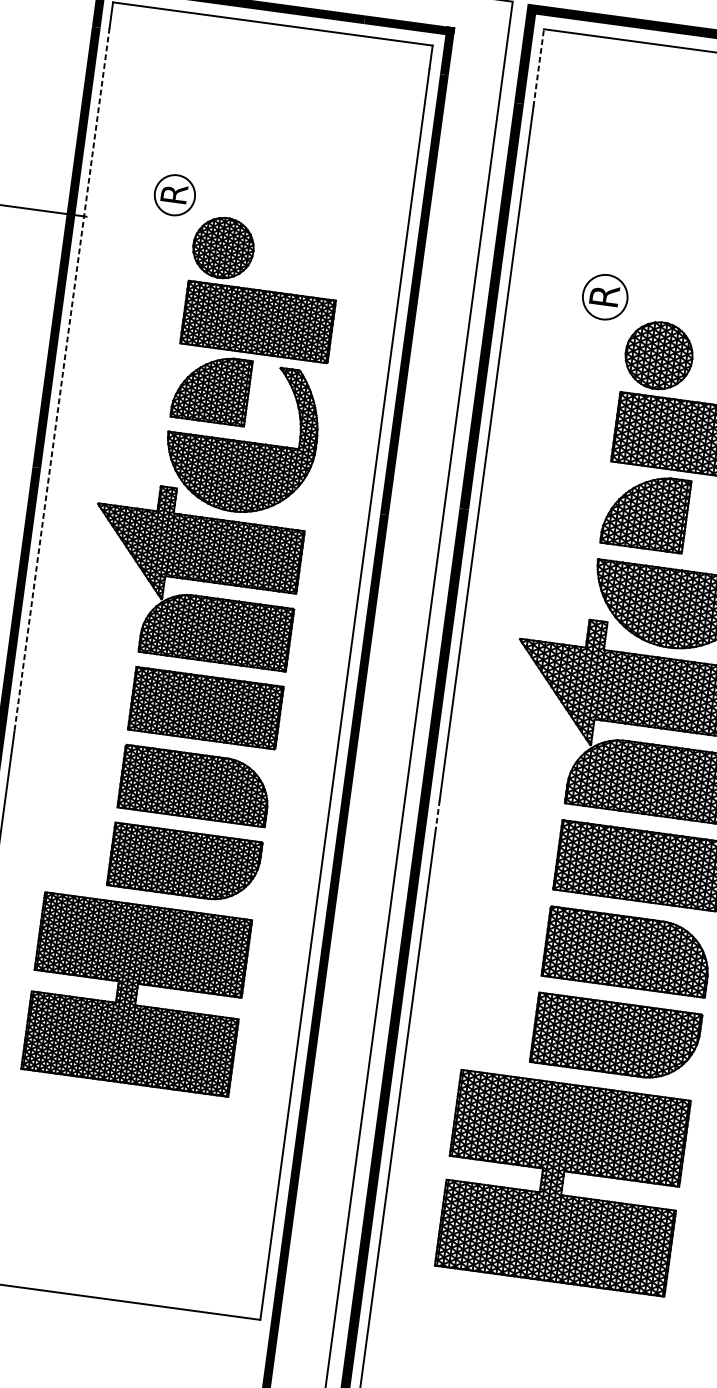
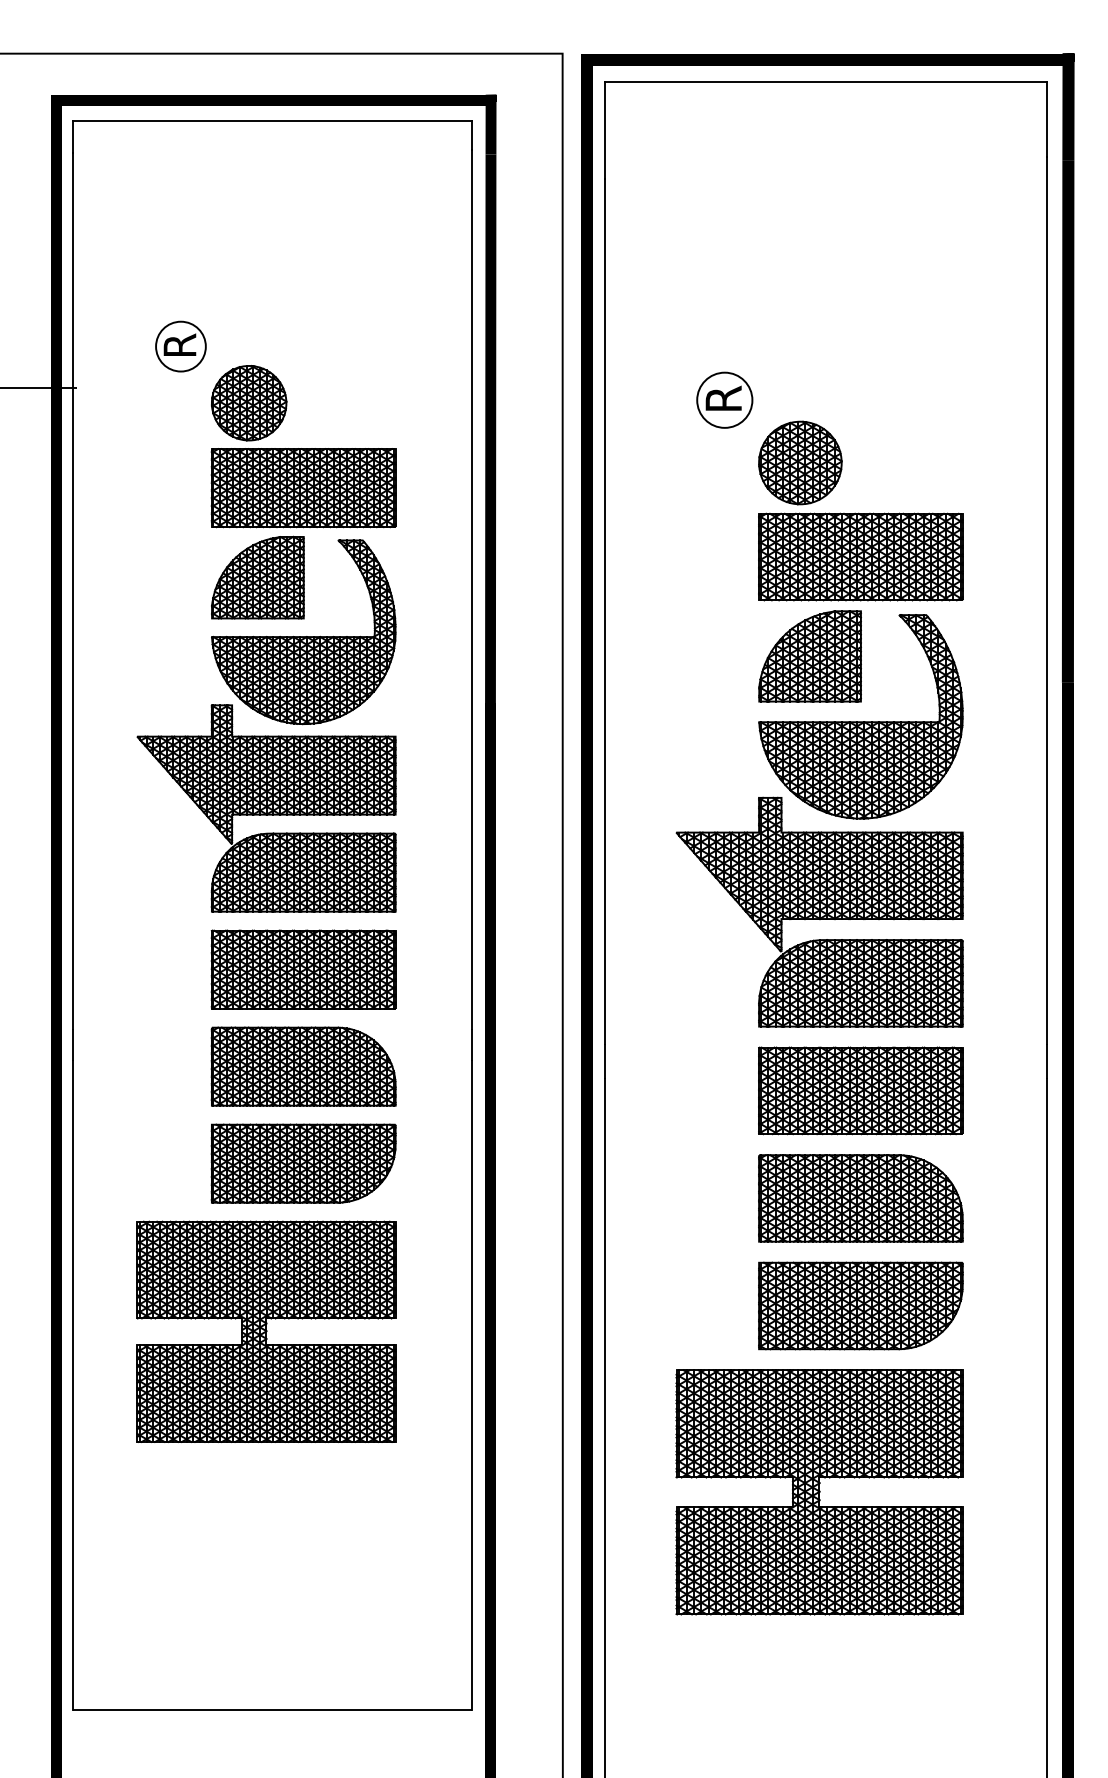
line: (538, 67) -> (605, 130), dashed -> solid
line: (62, 379) -> (73, 590), dashed -> solid
line: (437, 814) -> (605, 1061), dashed -> solid

